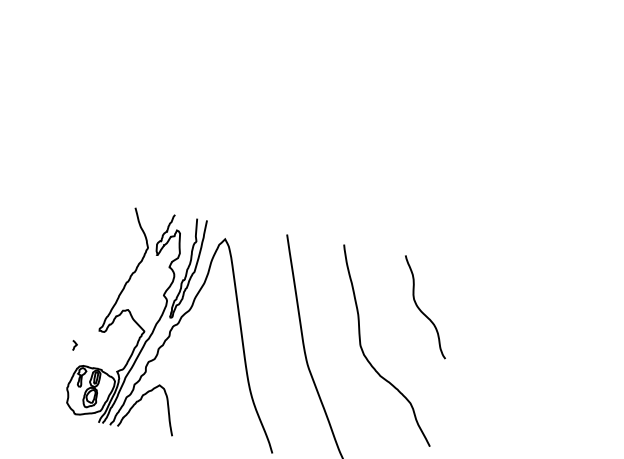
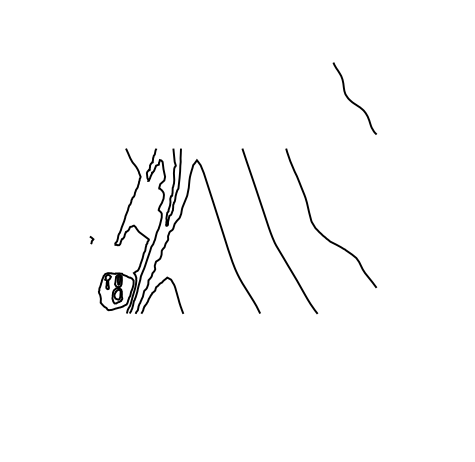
curve: (420, 308) -> (351, 100), moved
curve: (74, 345) -> (91, 240), moved

